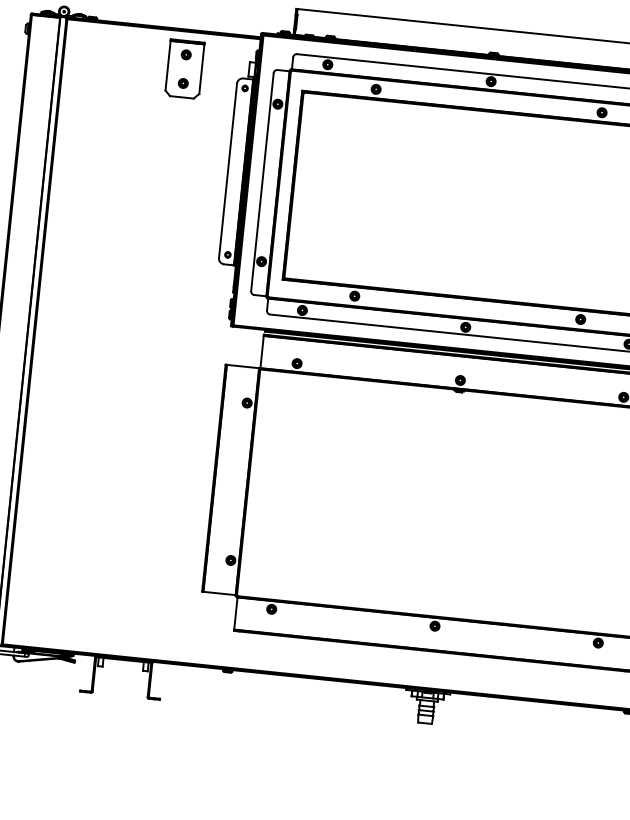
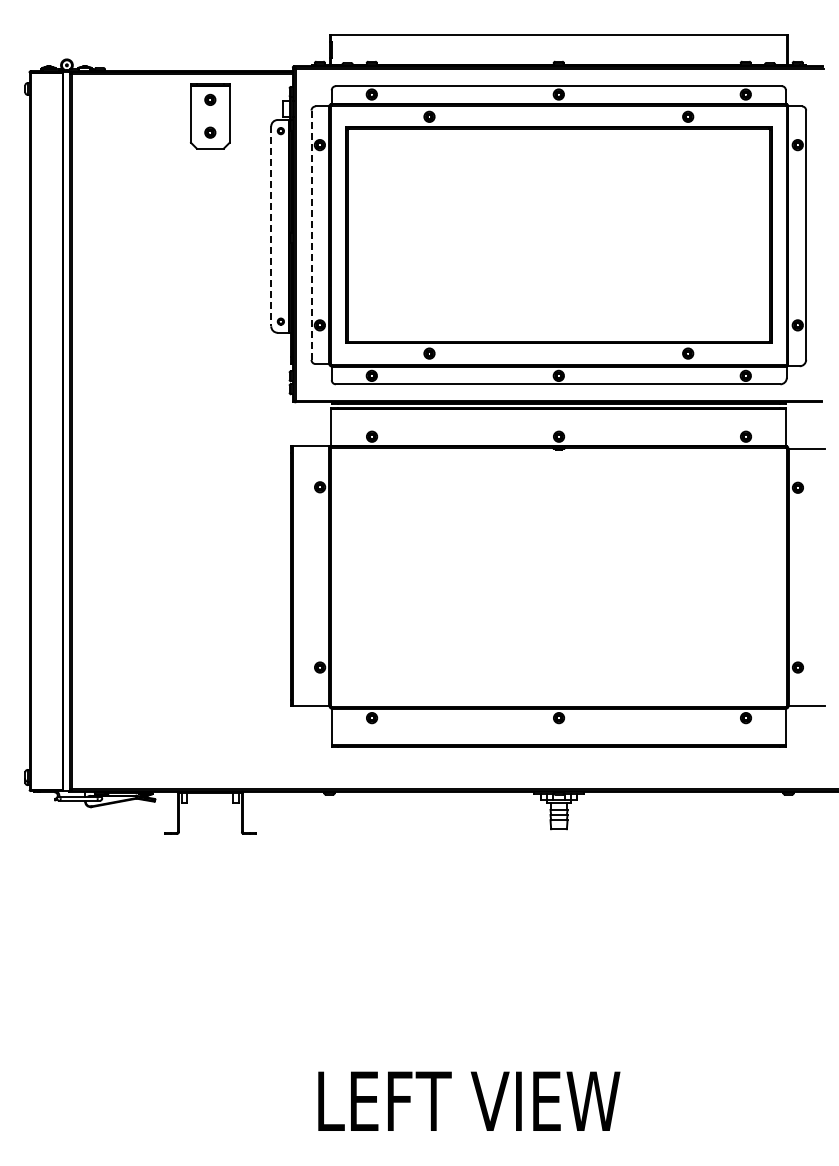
line: (228, 170) -> (271, 226), solid -> dashed
line: (262, 182) -> (311, 235), solid -> dashed

